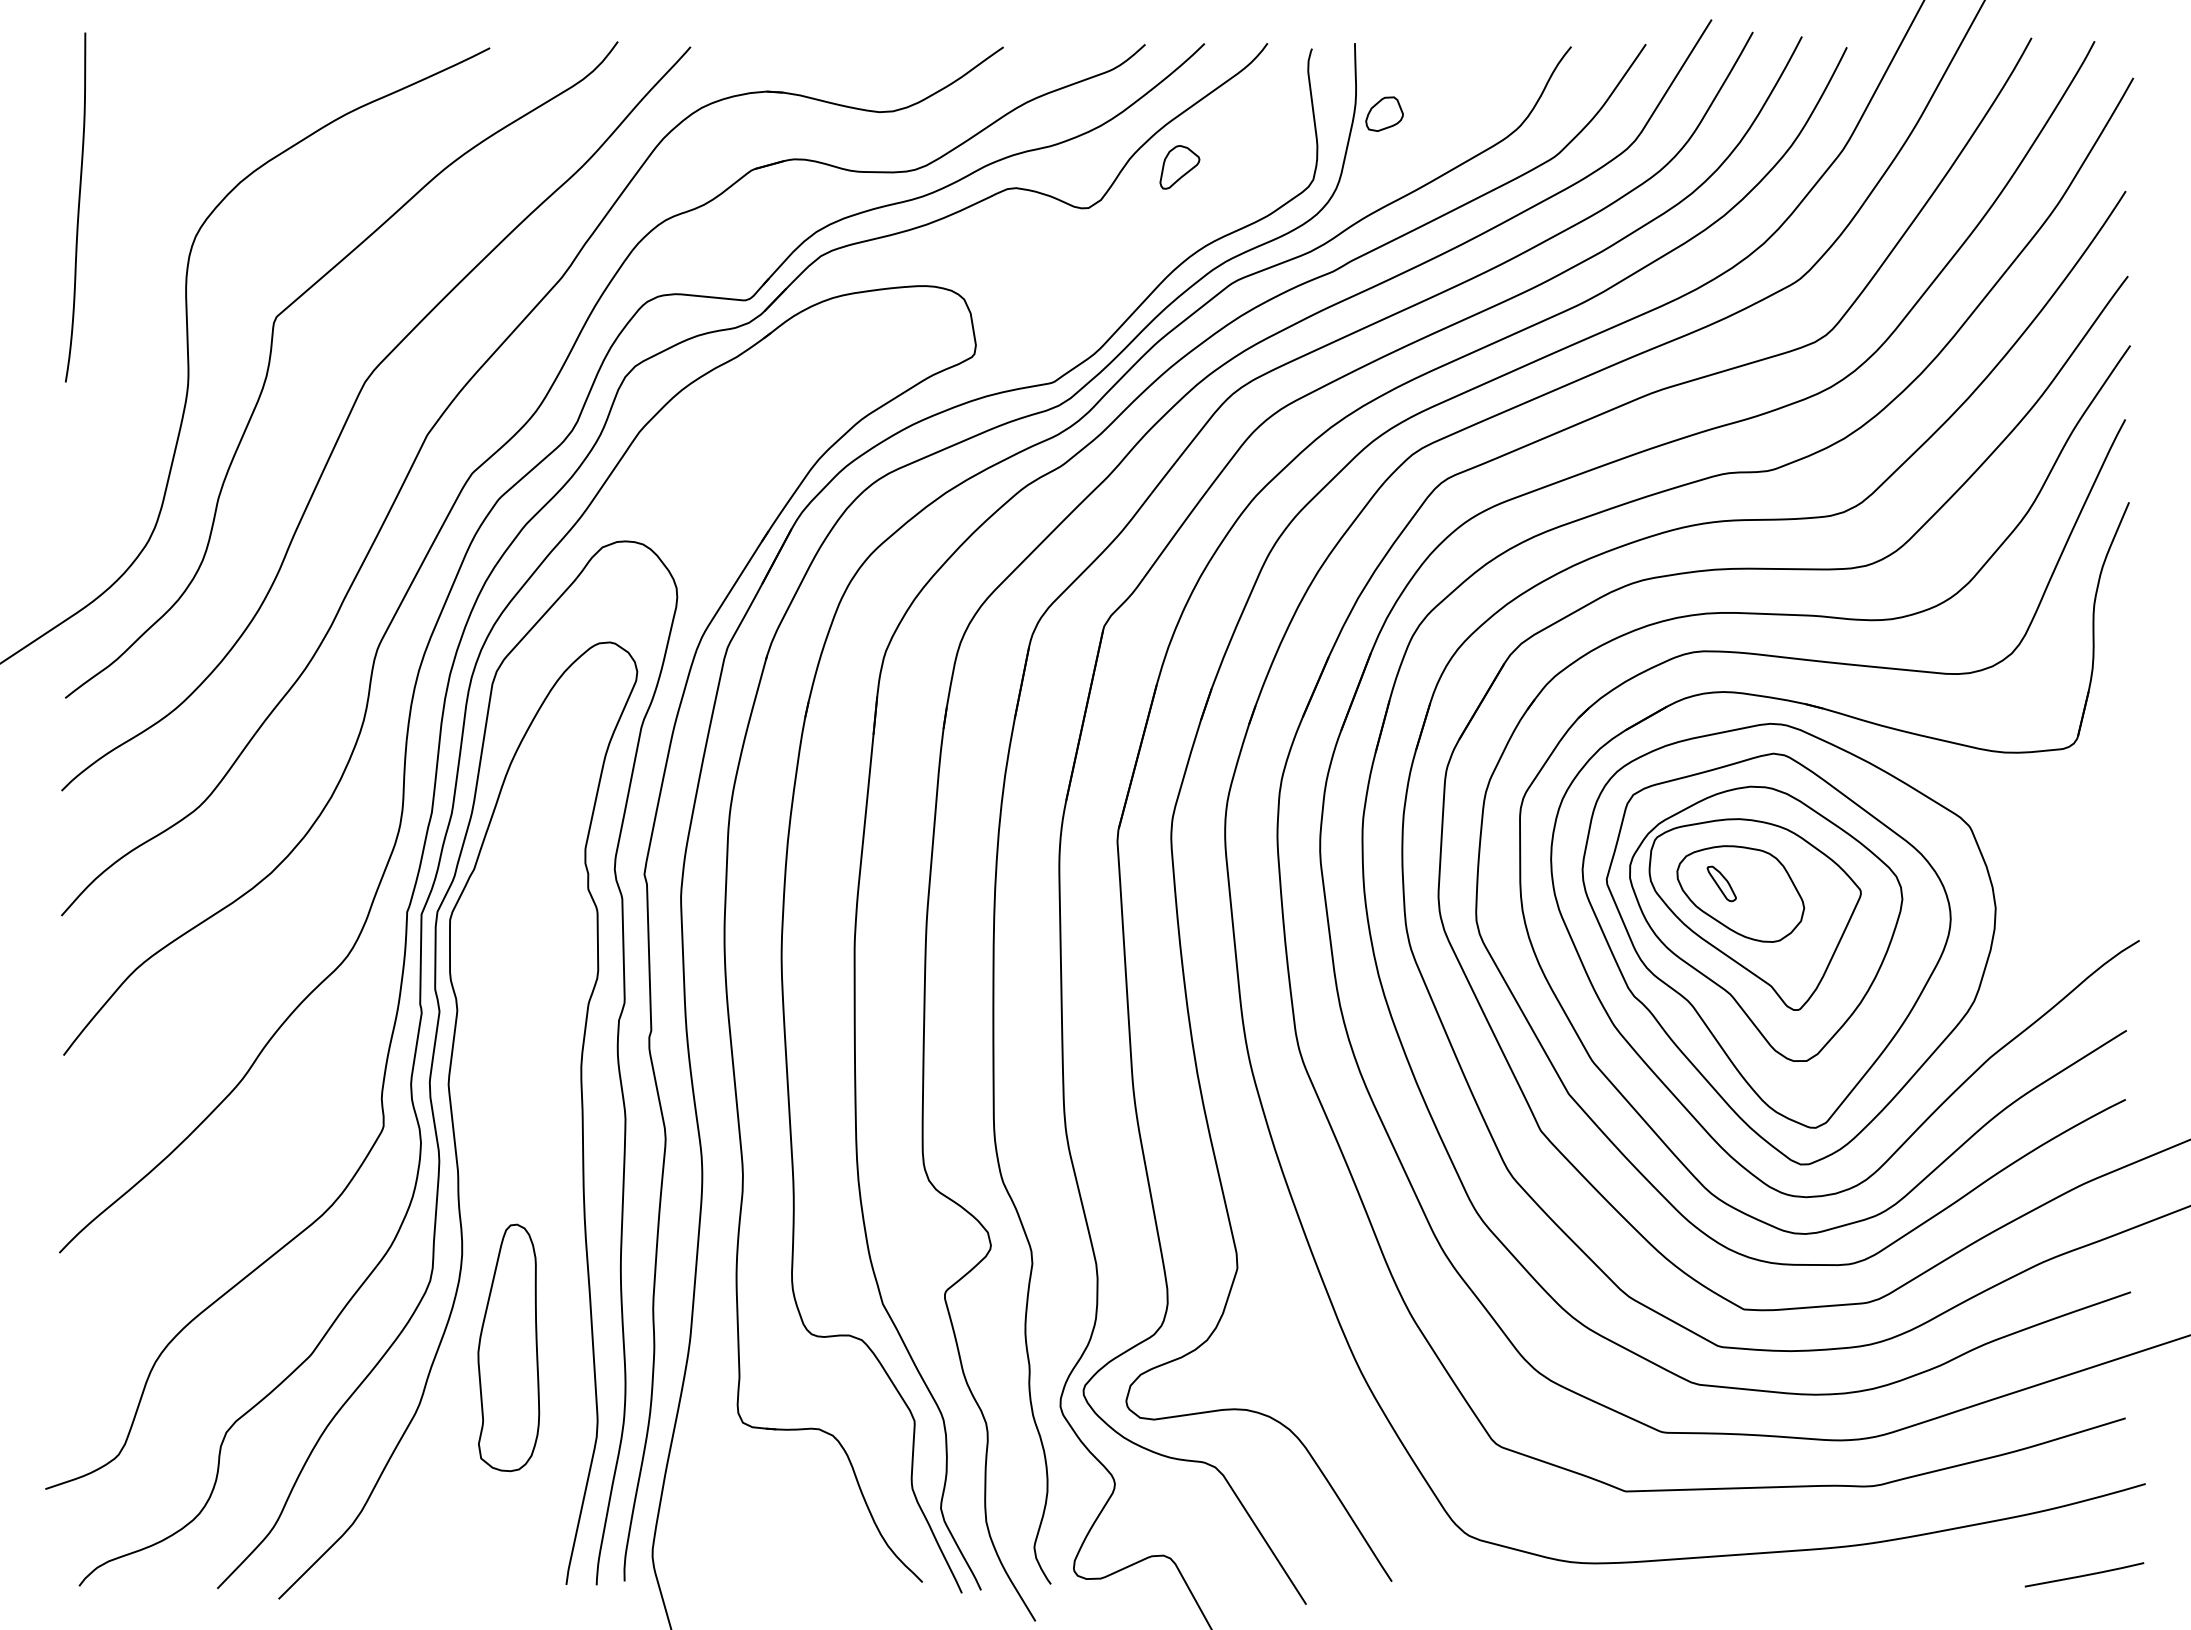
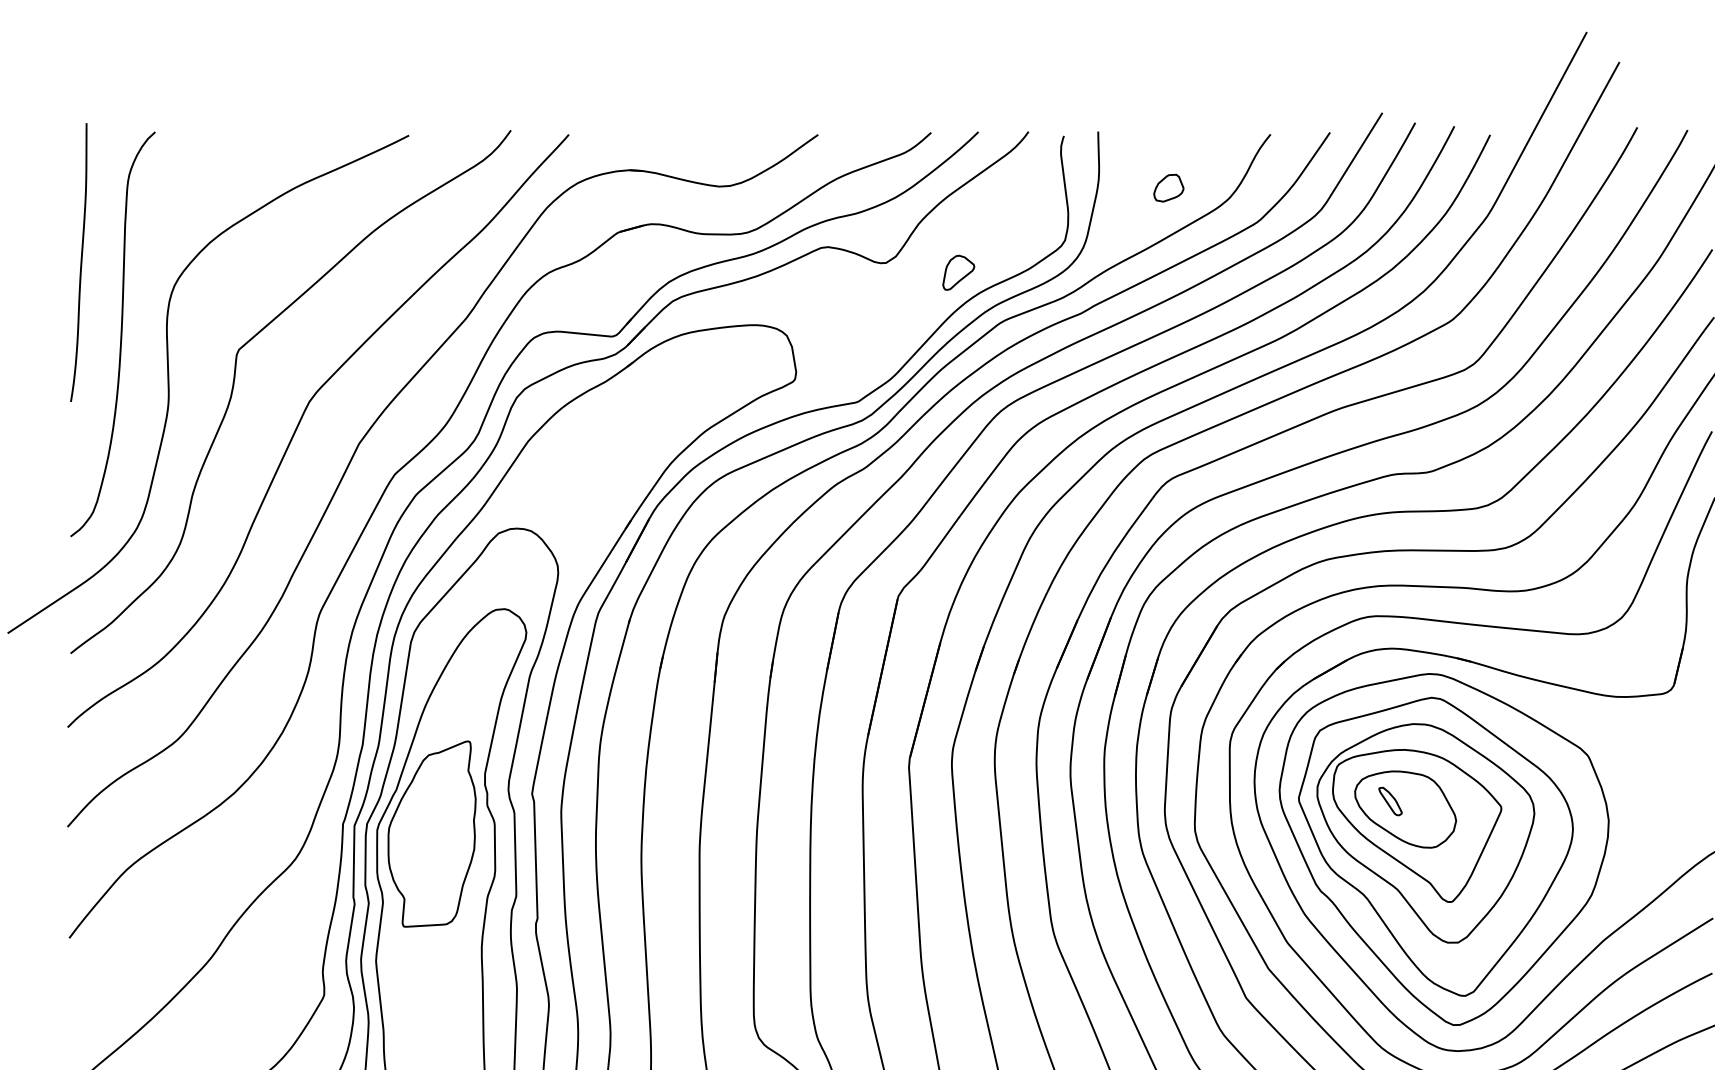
part: (1384, 113) -> (1168, 187), moved
part: (1179, 167) -> (958, 272), moved
curve: (128, 297) -> (120, 334), added
part: (518, 924) -> (431, 833), added

